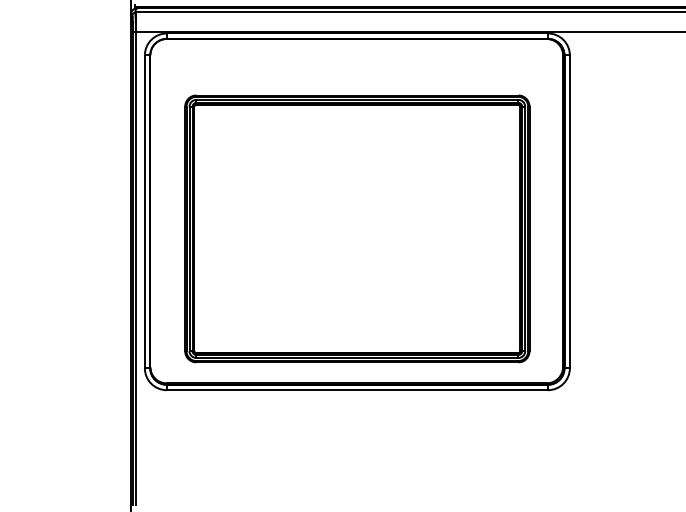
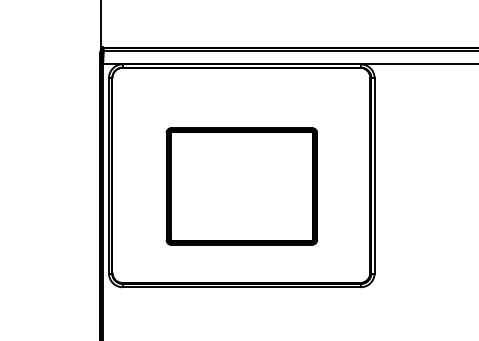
part: (356, 228) -> (241, 186), size x0.7

